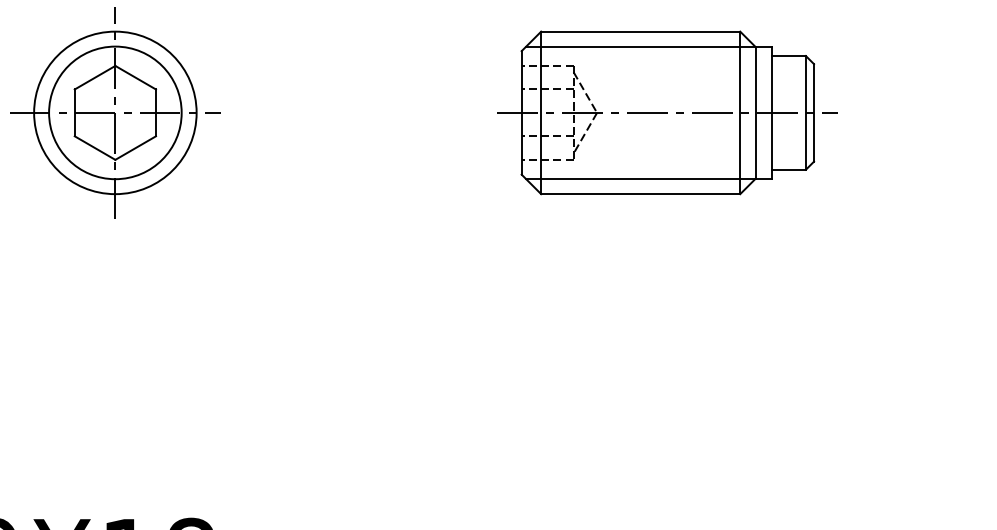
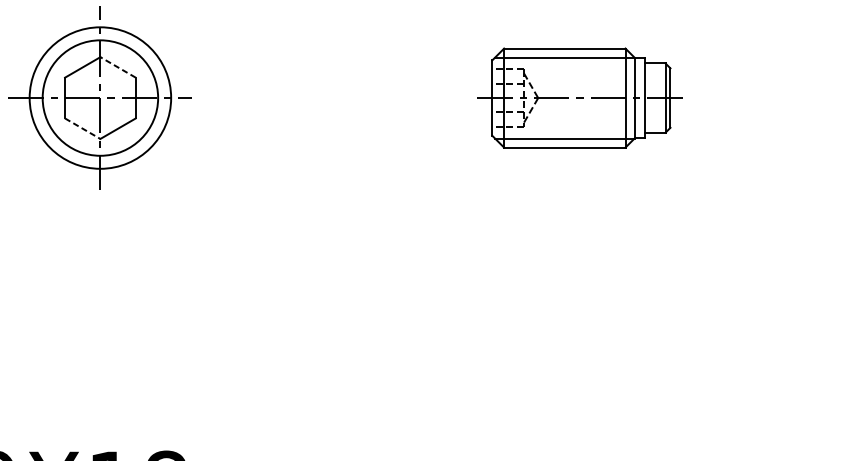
line: (135, 77) -> (117, 67), solid -> dashed
part: (667, 112) -> (581, 97), size x0.7
line: (95, 148) -> (83, 129), solid -> dashed

